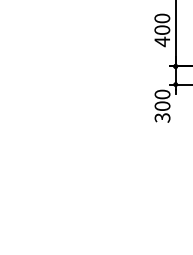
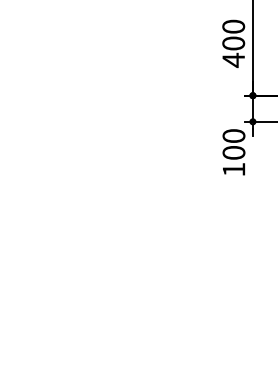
text: (162, 117) -> (233, 169), 300 -> 100

